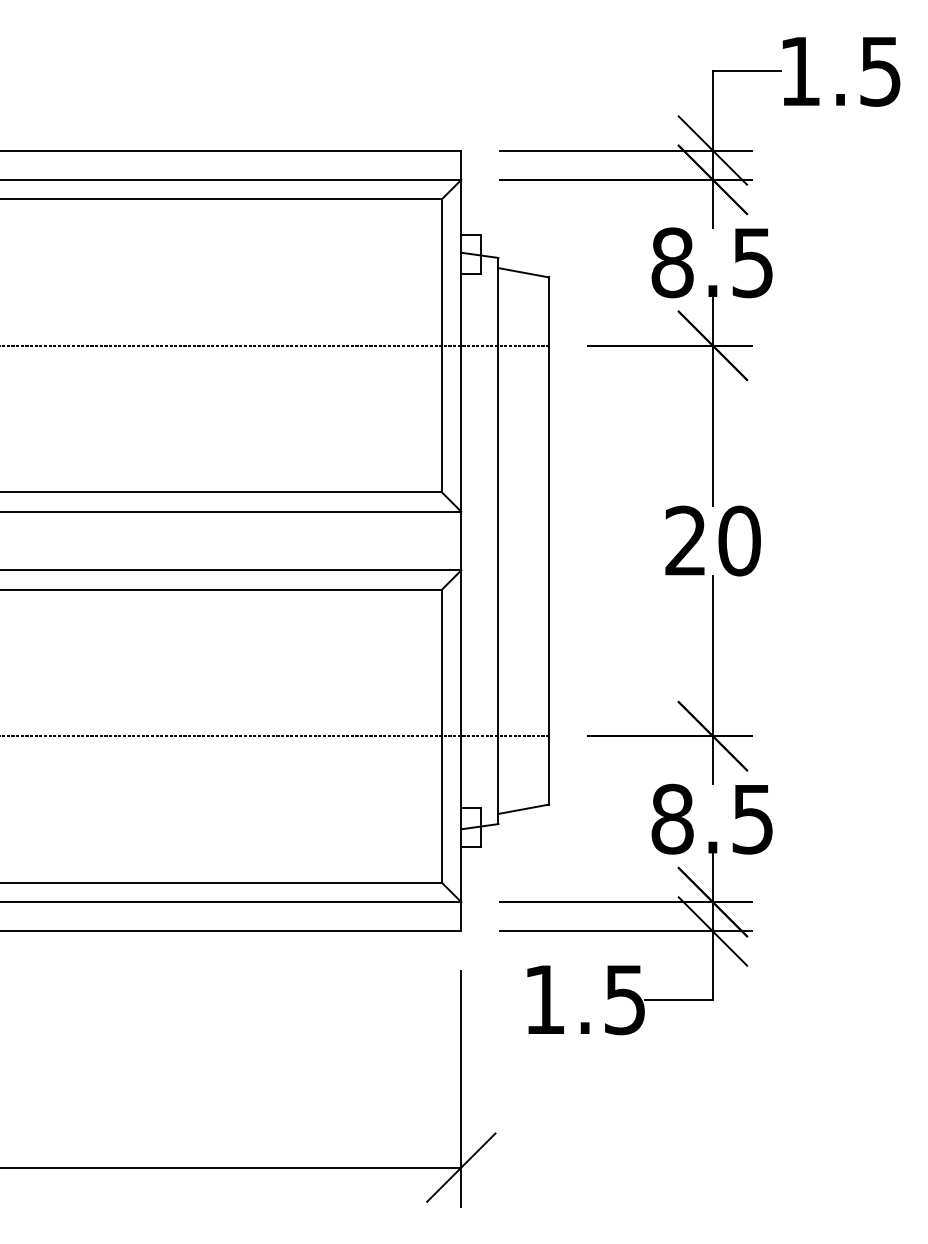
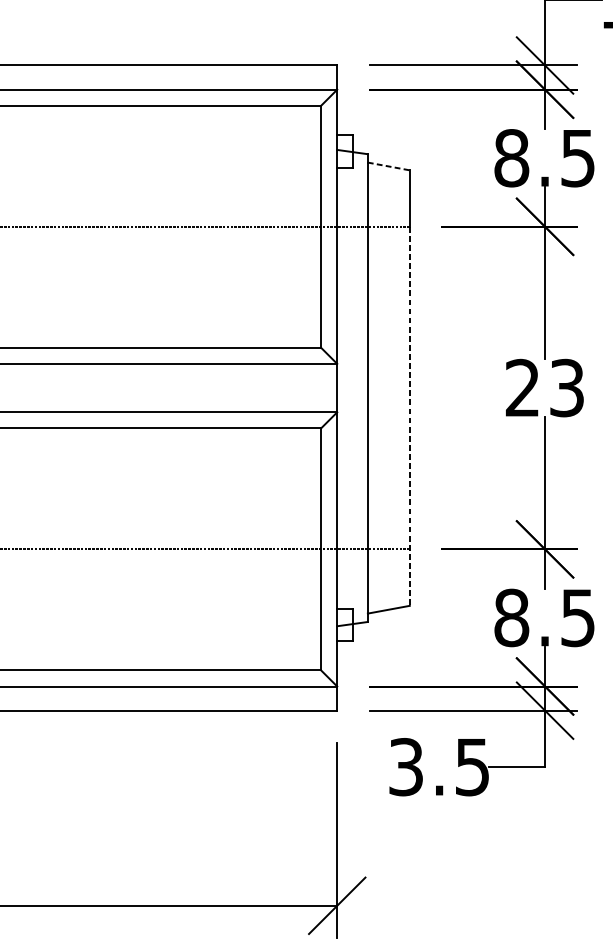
line: (523, 272) -> (388, 166), solid -> dashed
text: (739, 540) -> (567, 387), 20 -> 23
line: (549, 575) -> (410, 416), solid -> dashed
text: (544, 999) -> (405, 766), 1.5 -> 3.5

